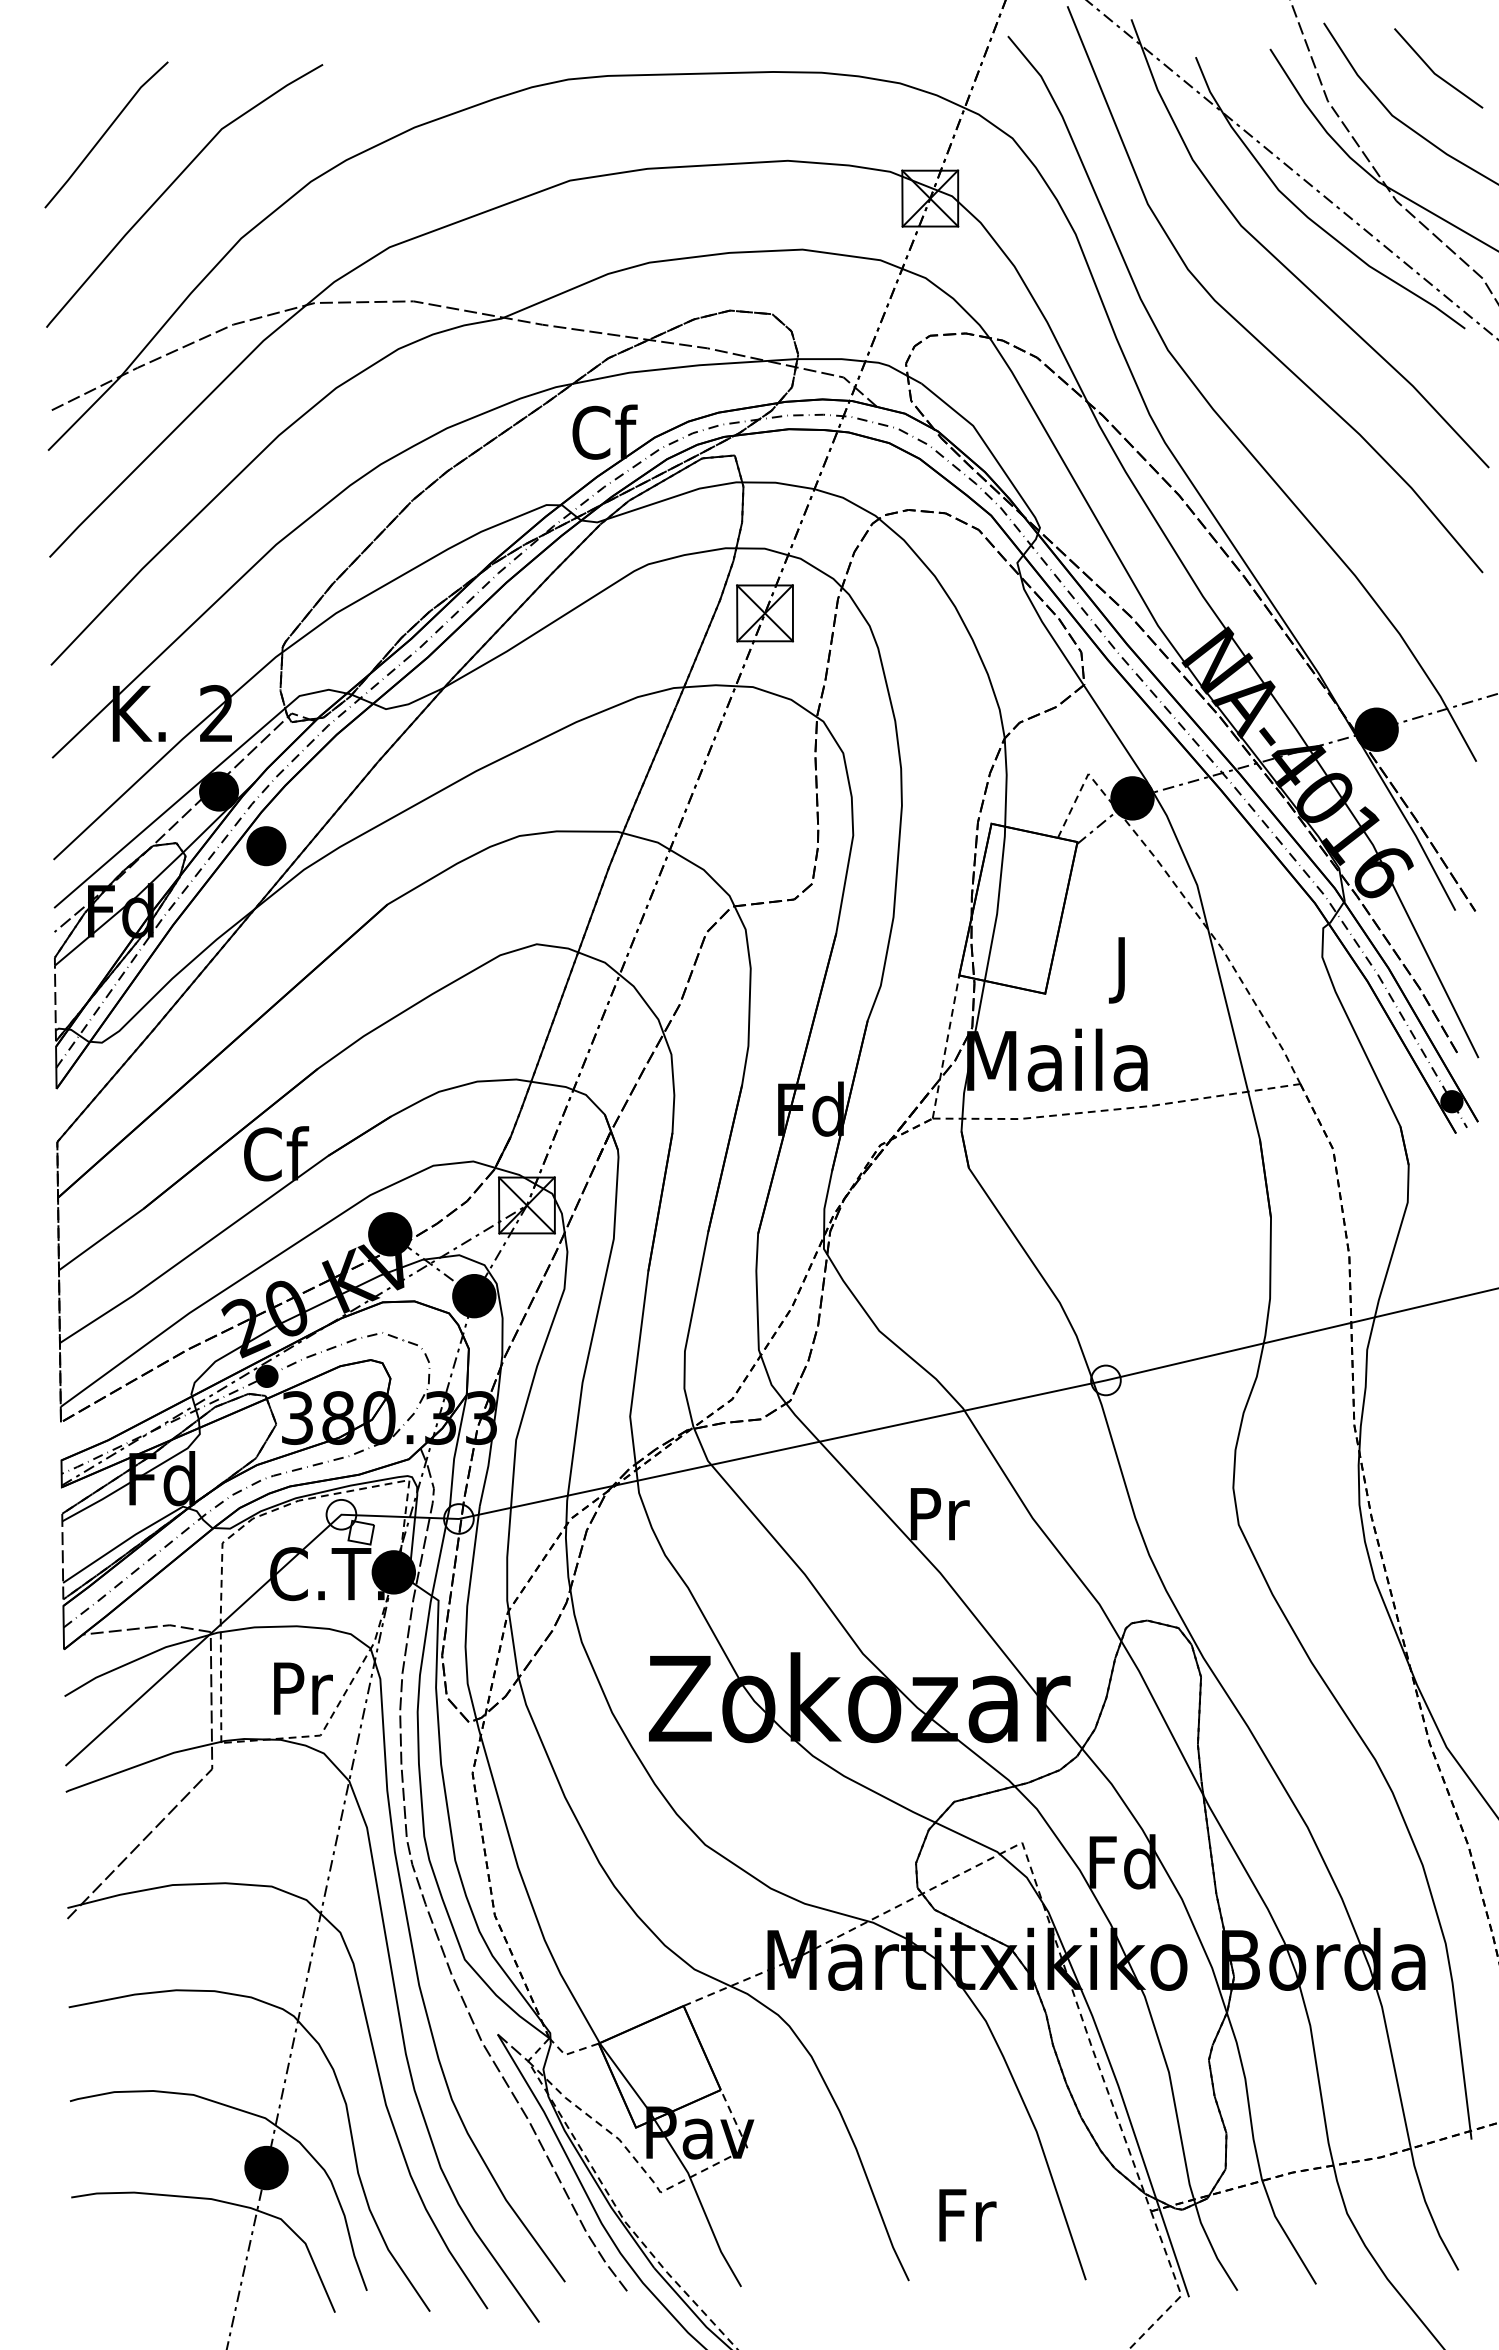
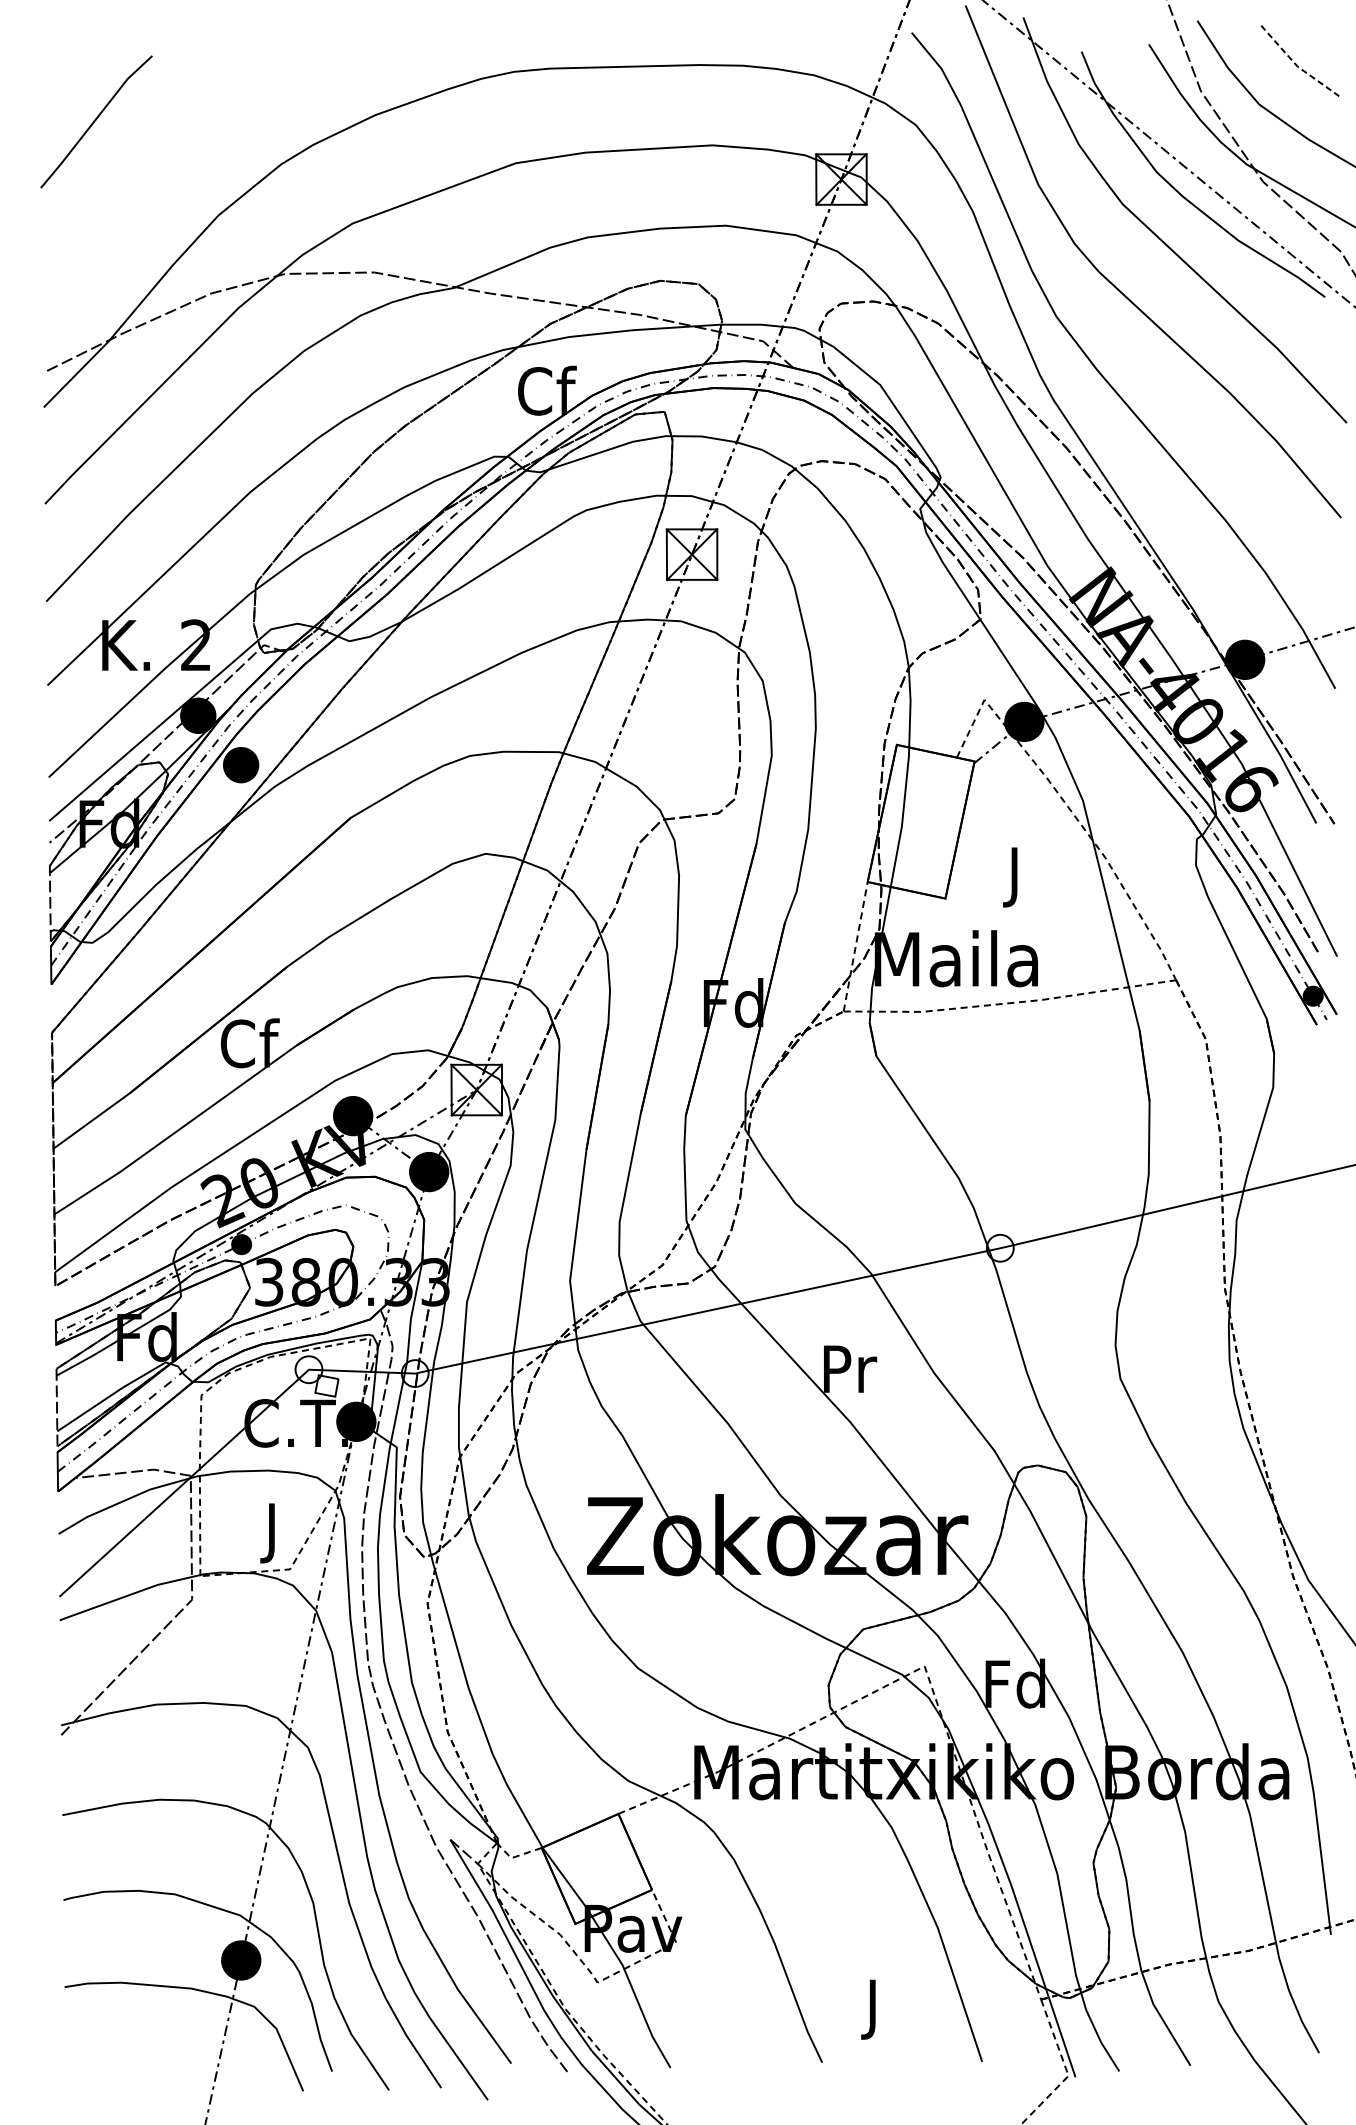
line: (1434, 73) -> (1297, 66), solid -> dashed
curve: (173, 183) -> (157, 165), removed
text: (303, 1695) -> (274, 1533), Pr -> J
text: (967, 2222) -> (875, 2009), Fr -> J

